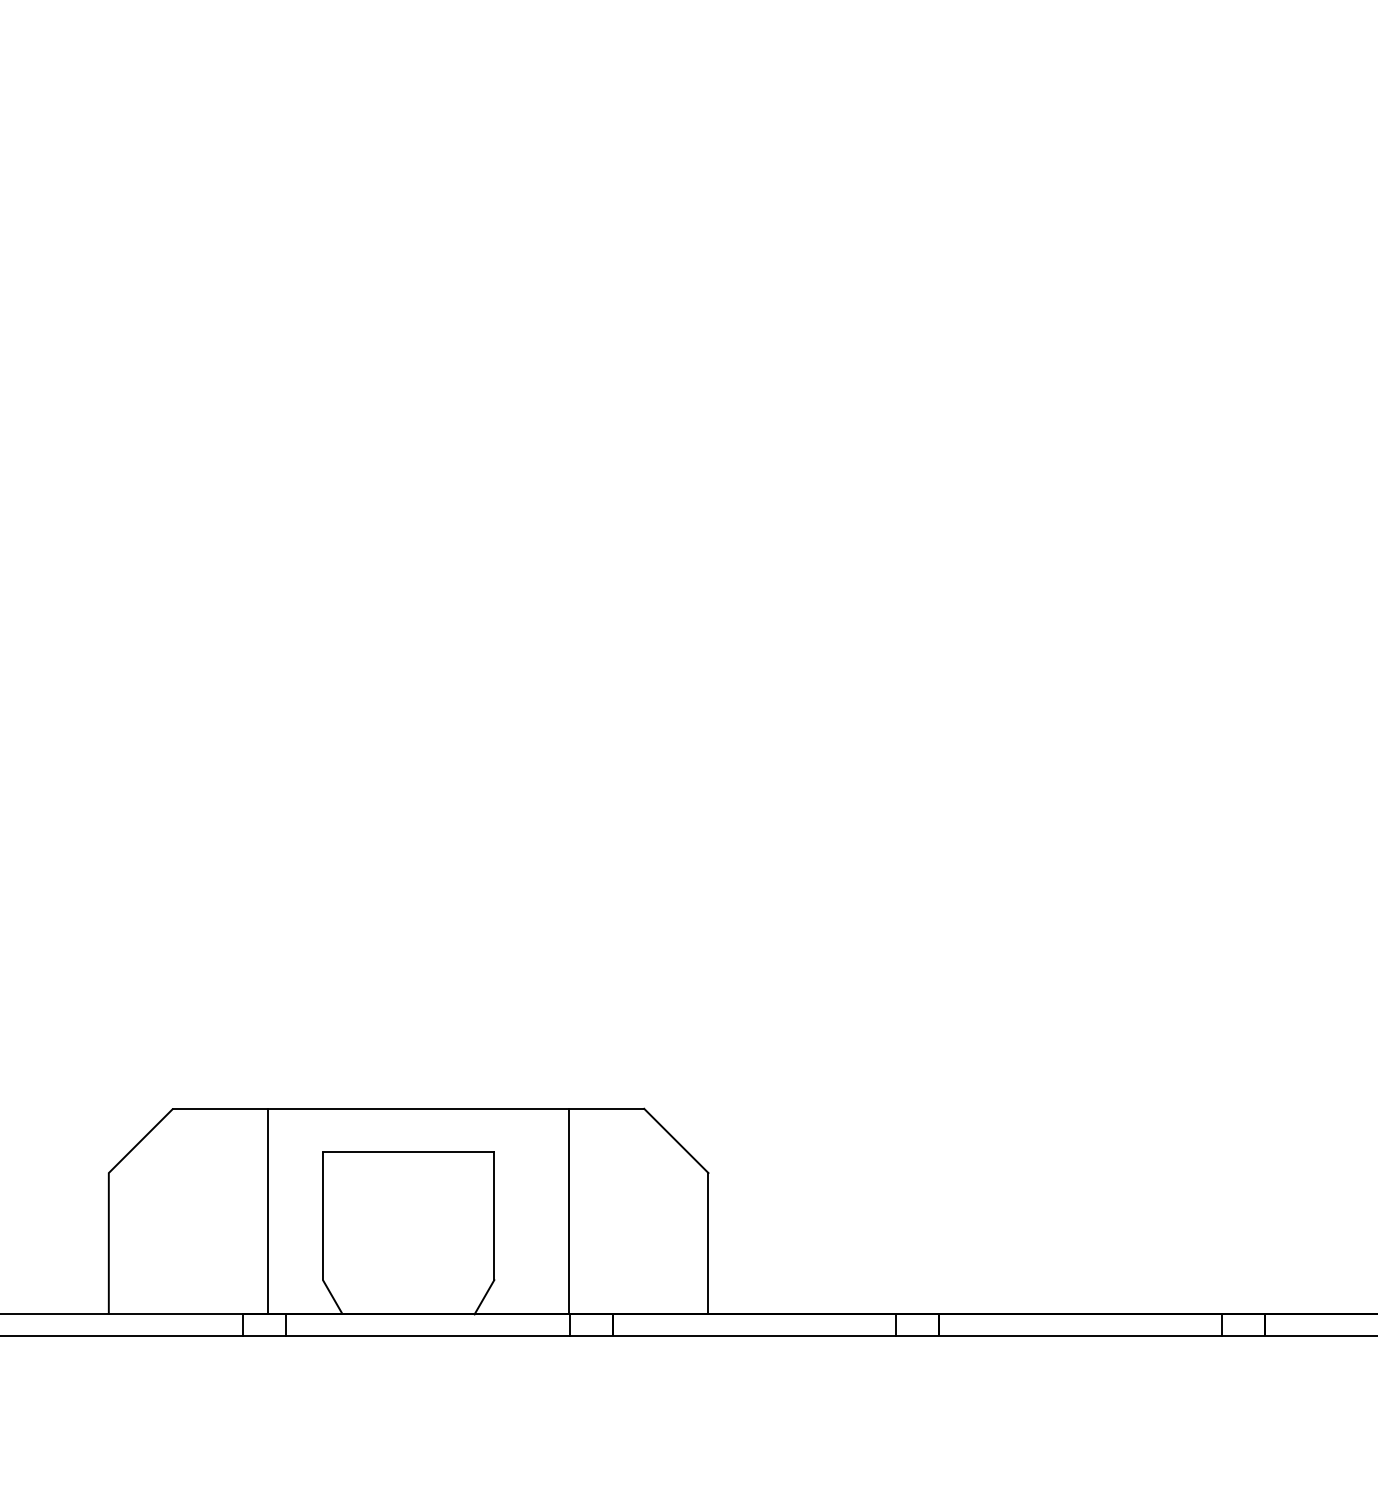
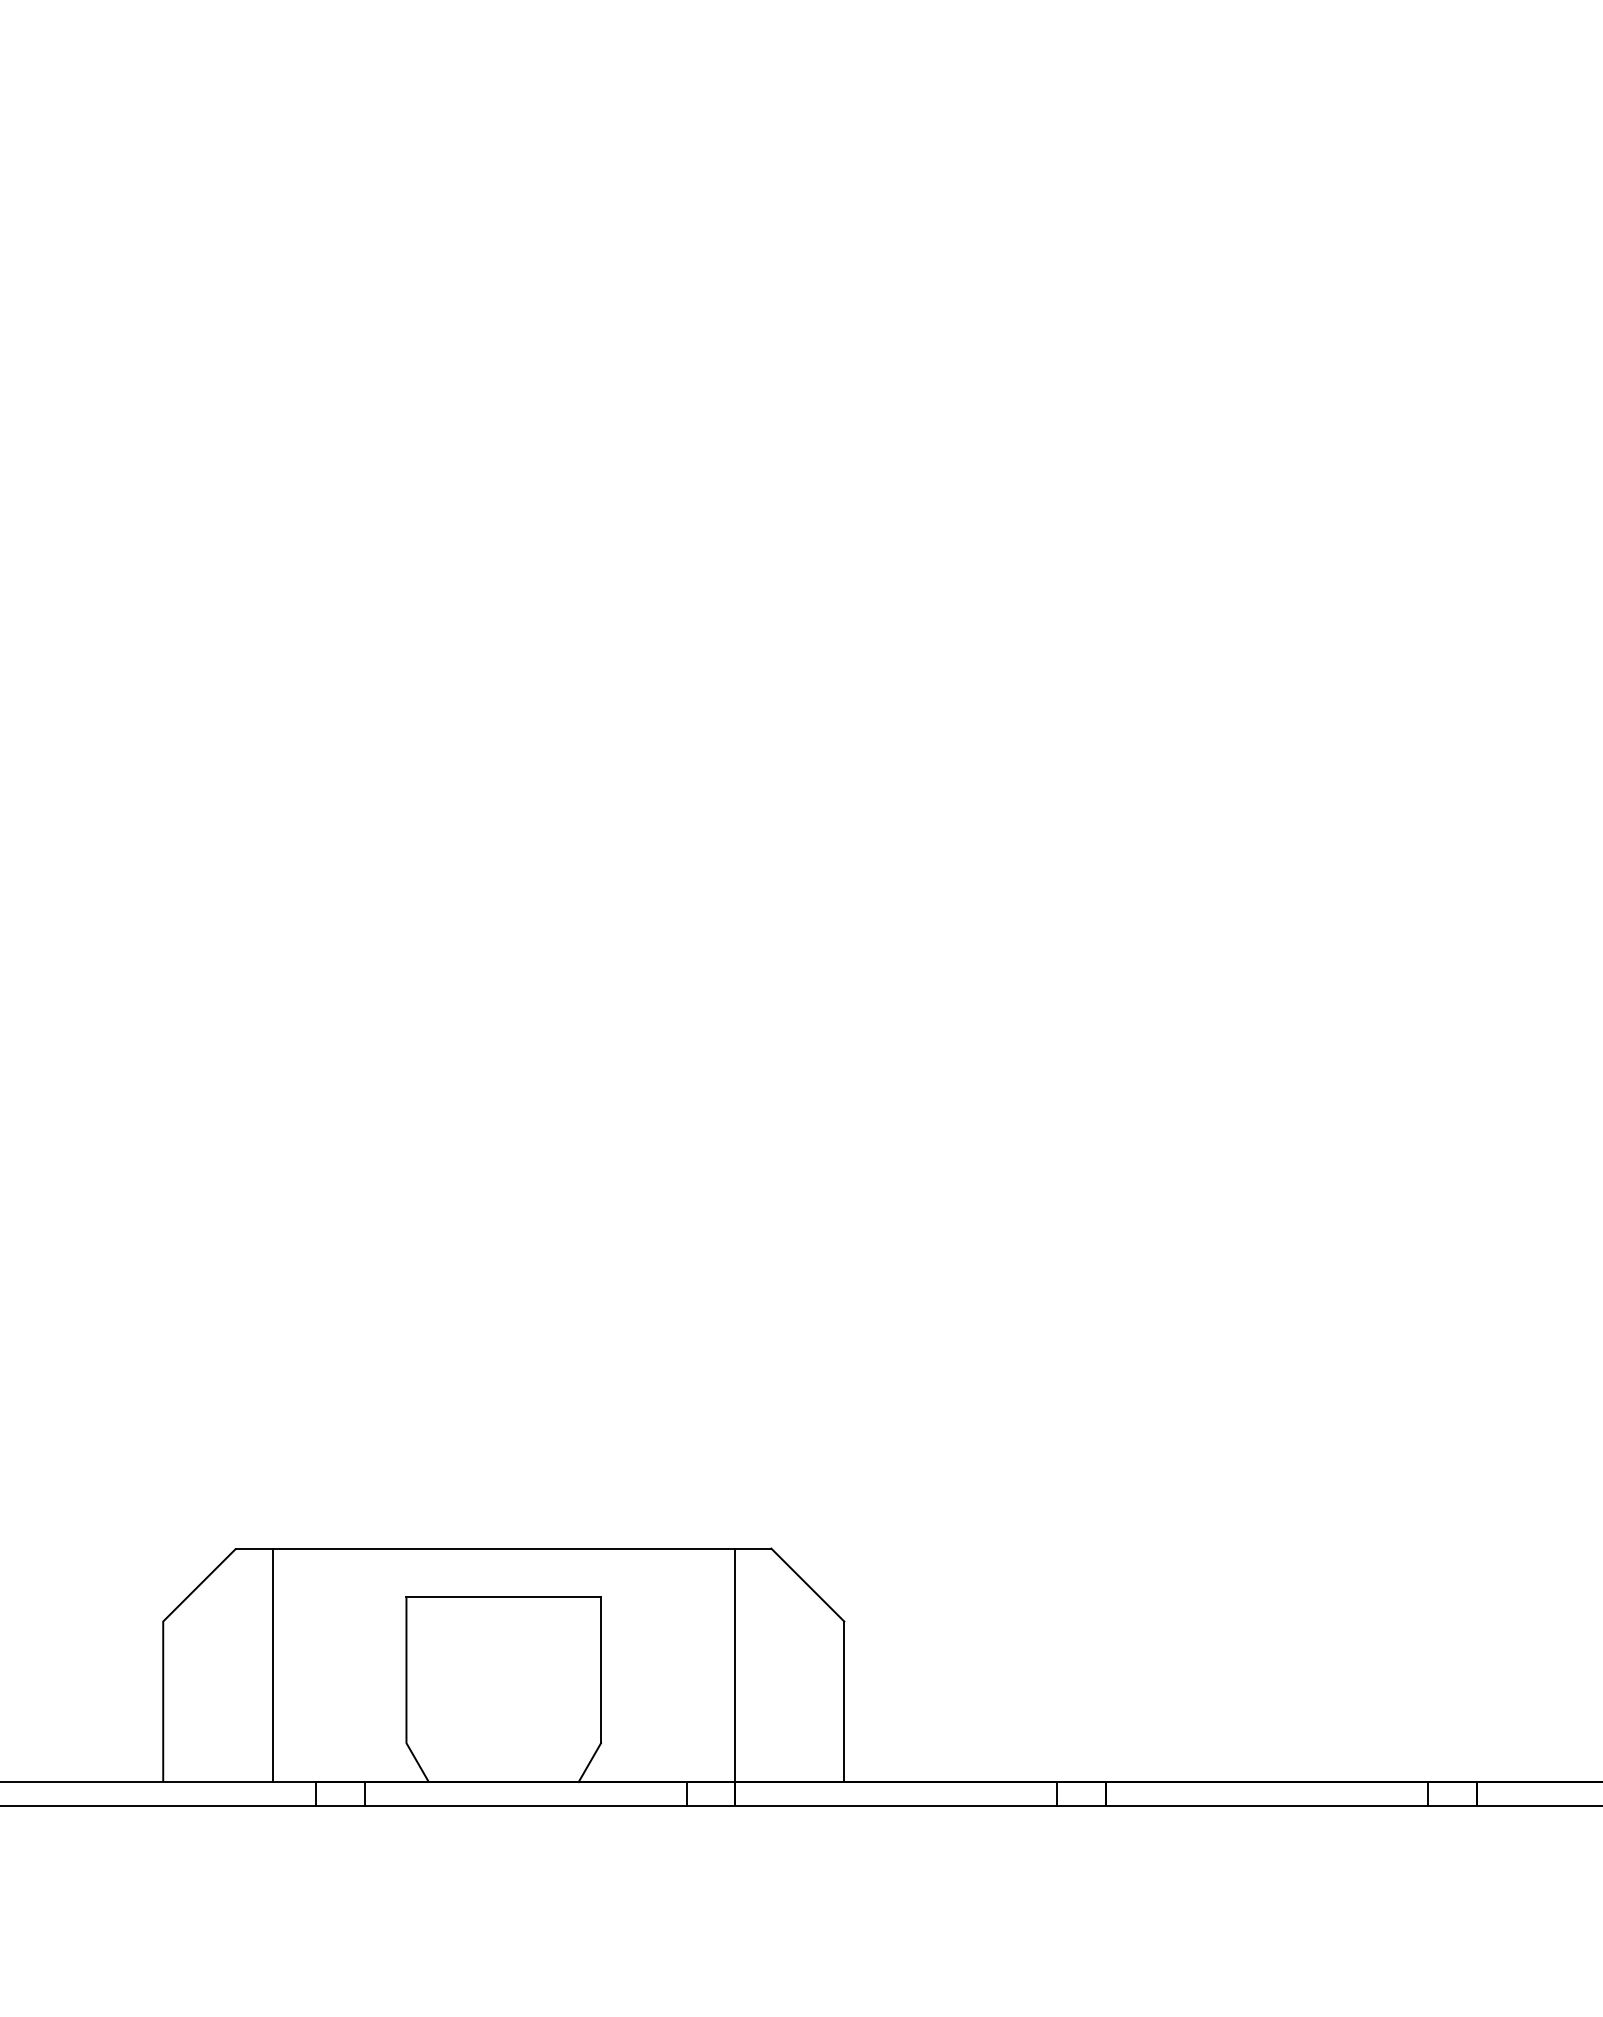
line: (267, 1211) -> (272, 1665), moved
line: (568, 1211) -> (734, 1665), moved

